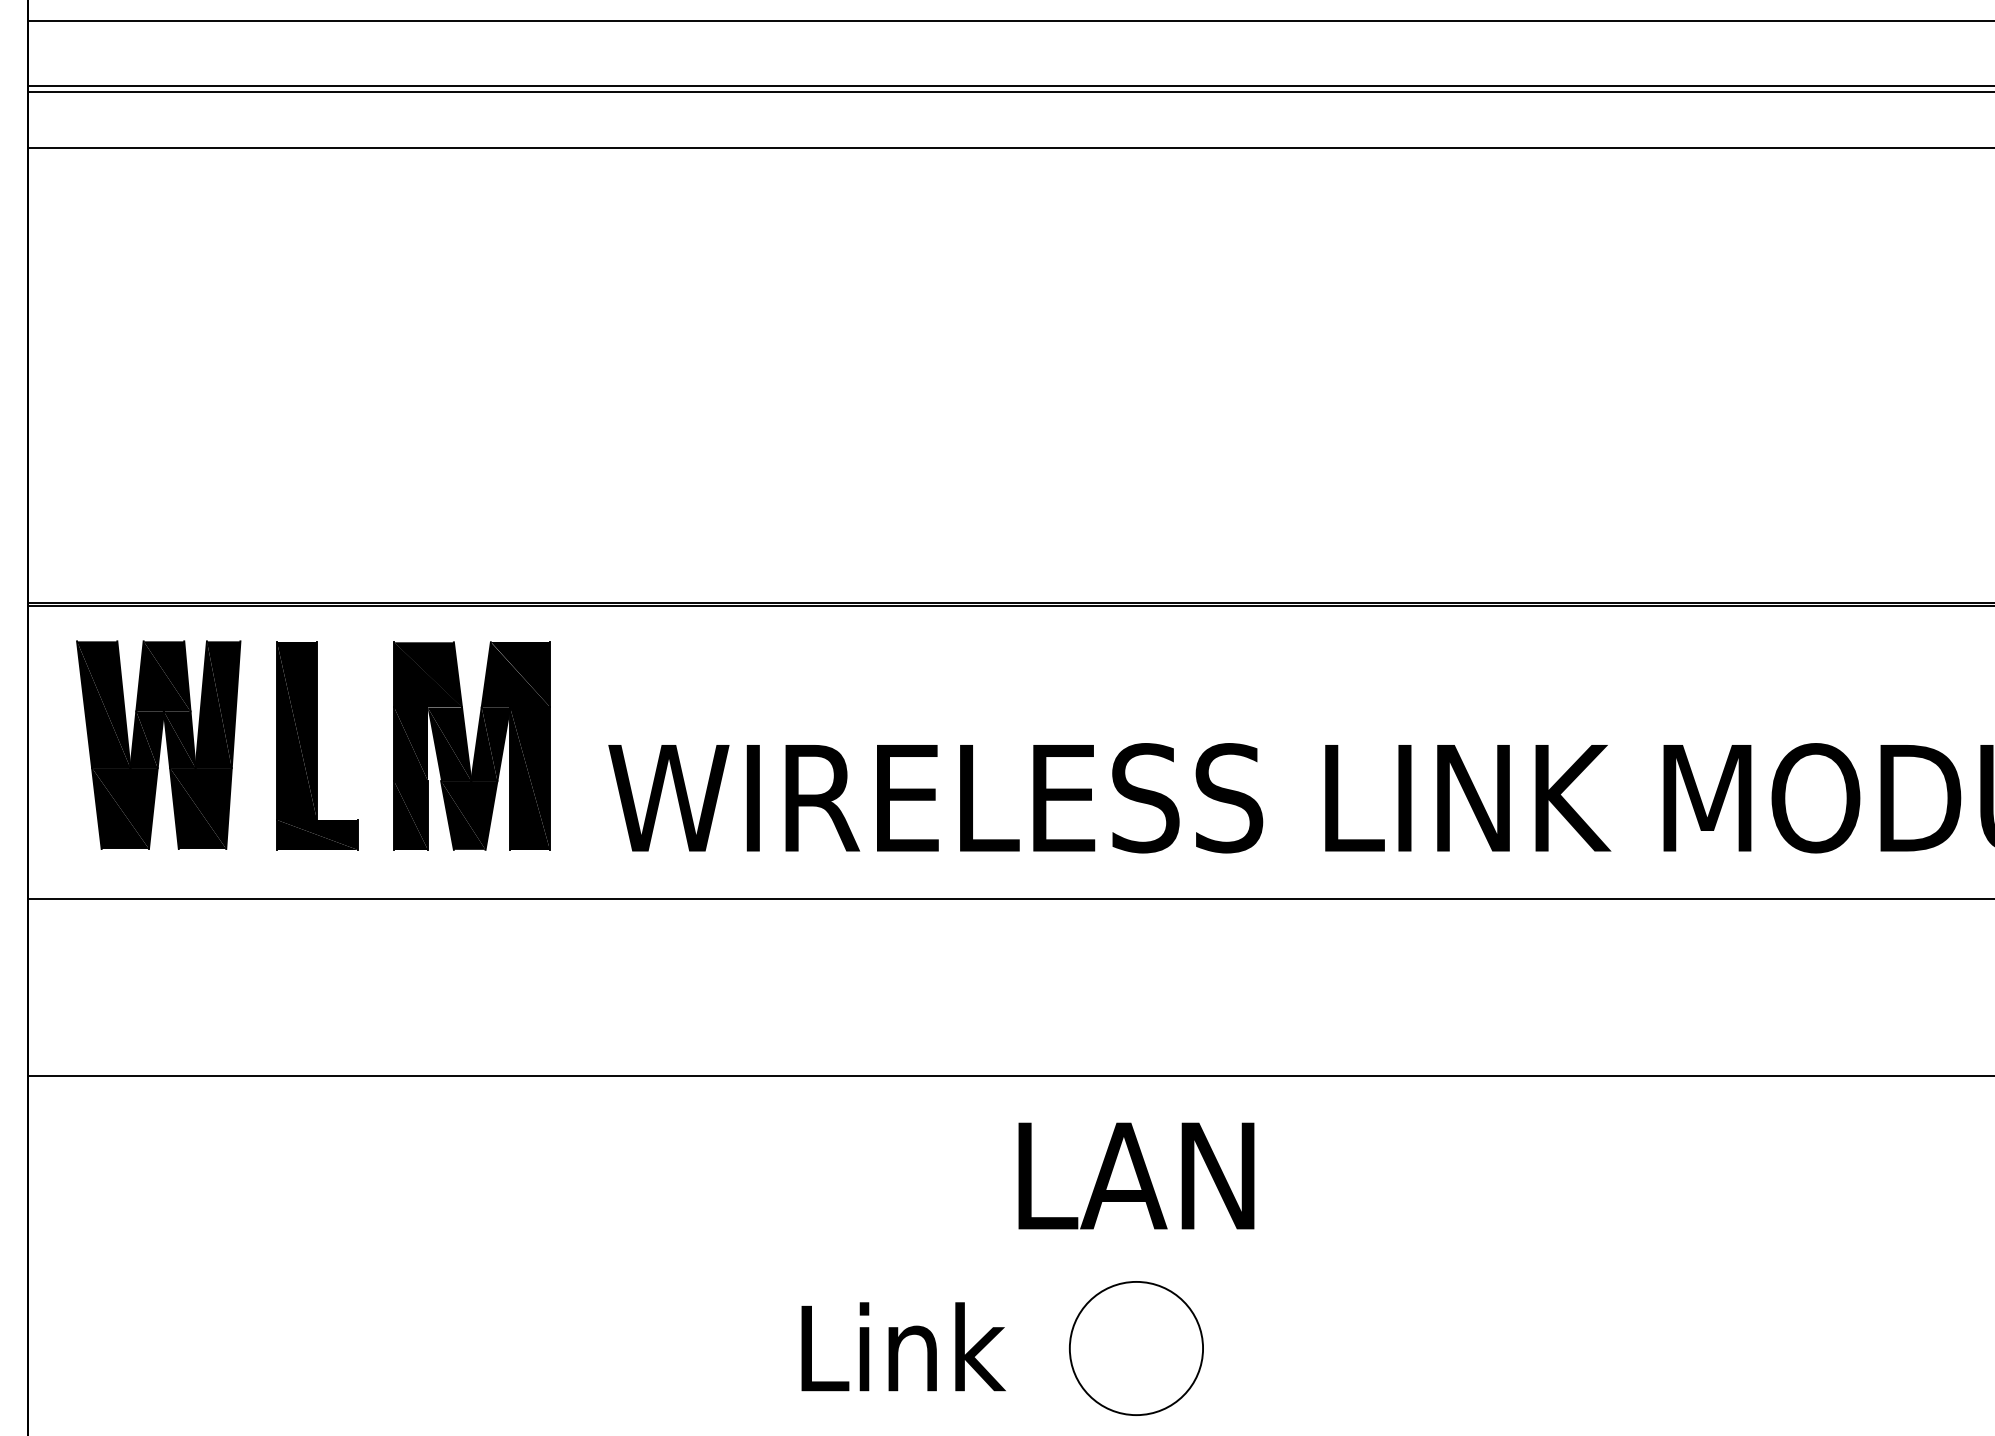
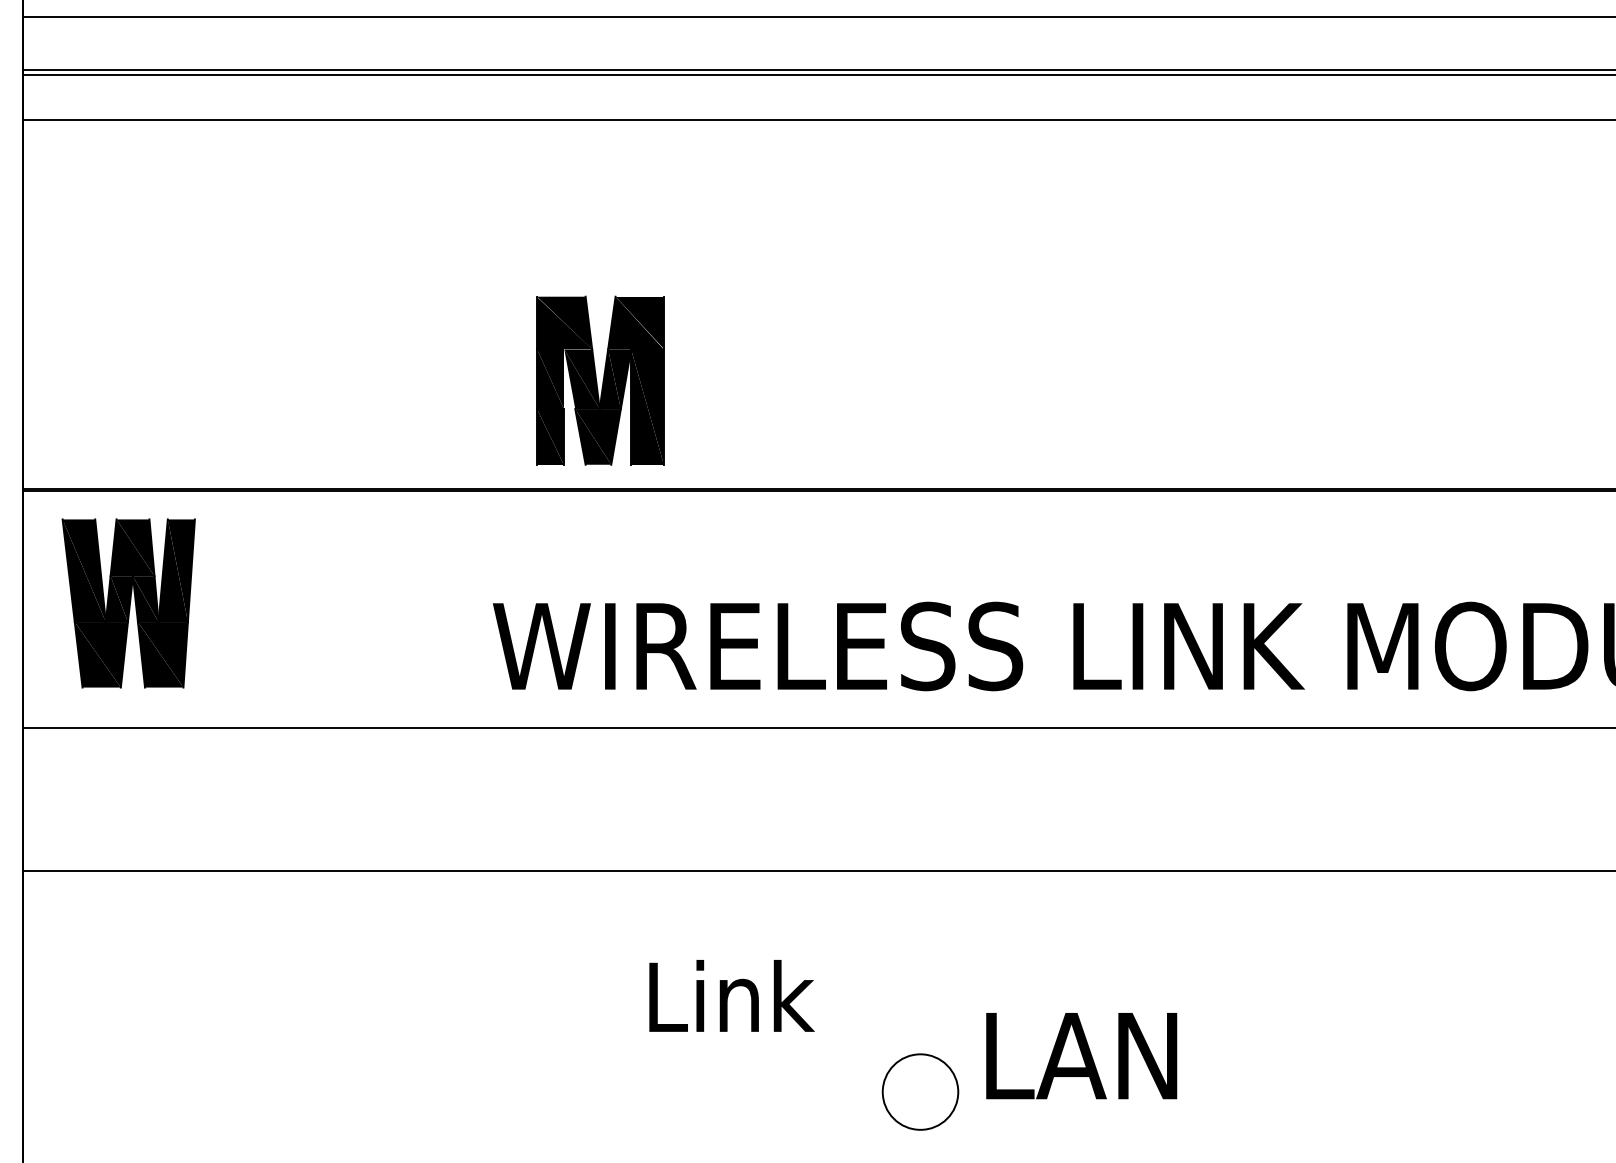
part: (317, 745) -> (257, 603), removed
part: (471, 745) -> (599, 380), moved
text: (1136, 1175) -> (1081, 1055), moved
text: (903, 1346) -> (731, 995), moved
circle: (1136, 1348) -> (920, 1092), size x0.7

